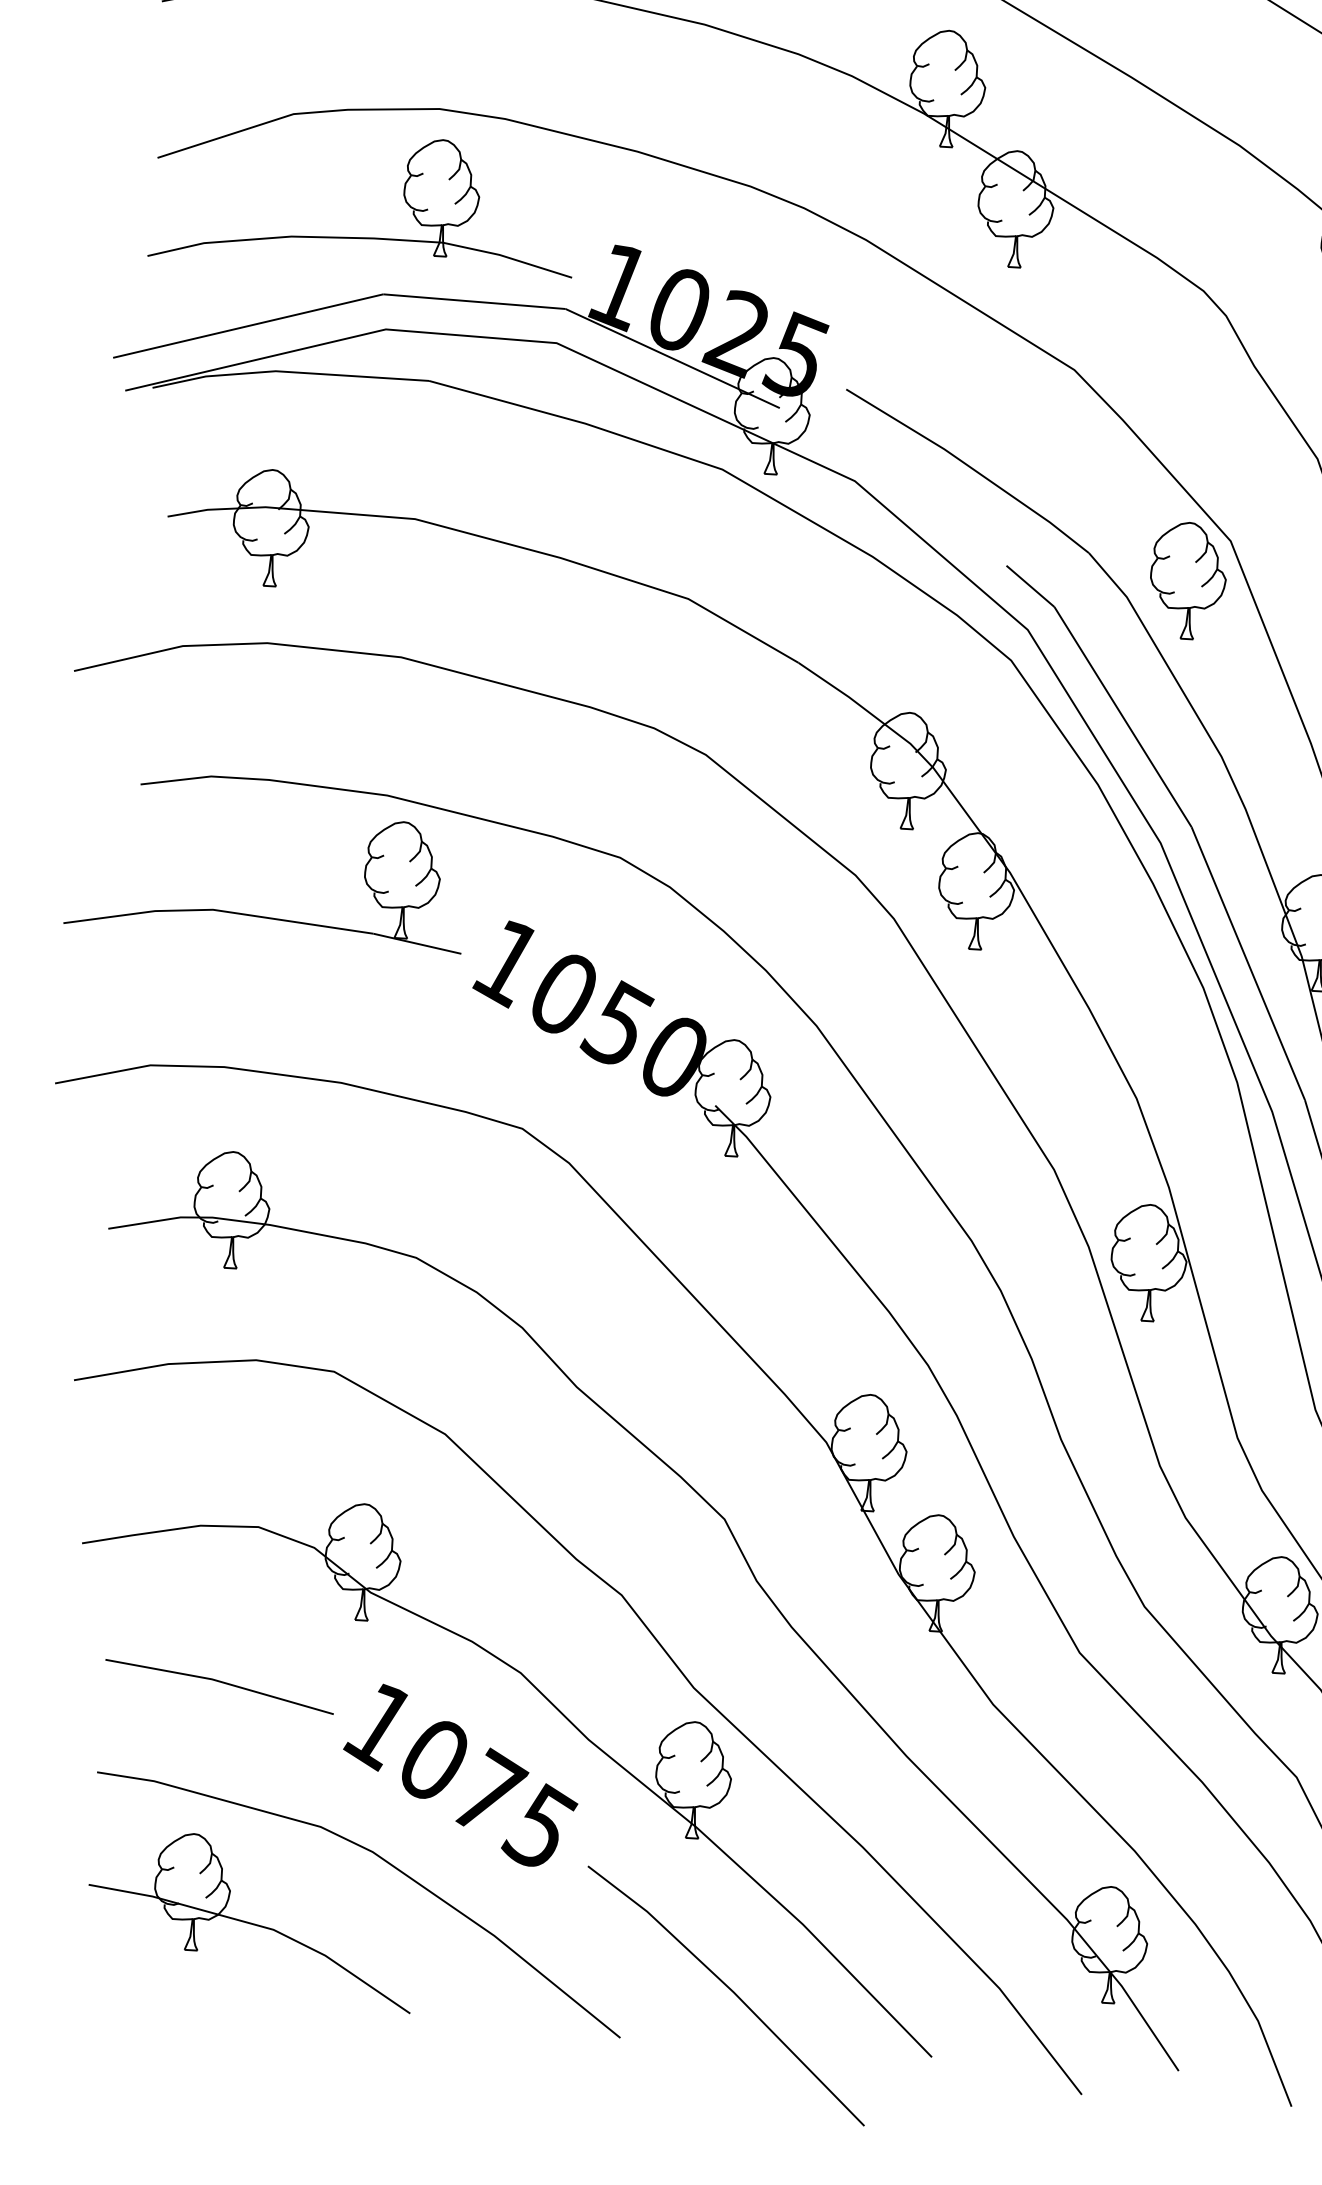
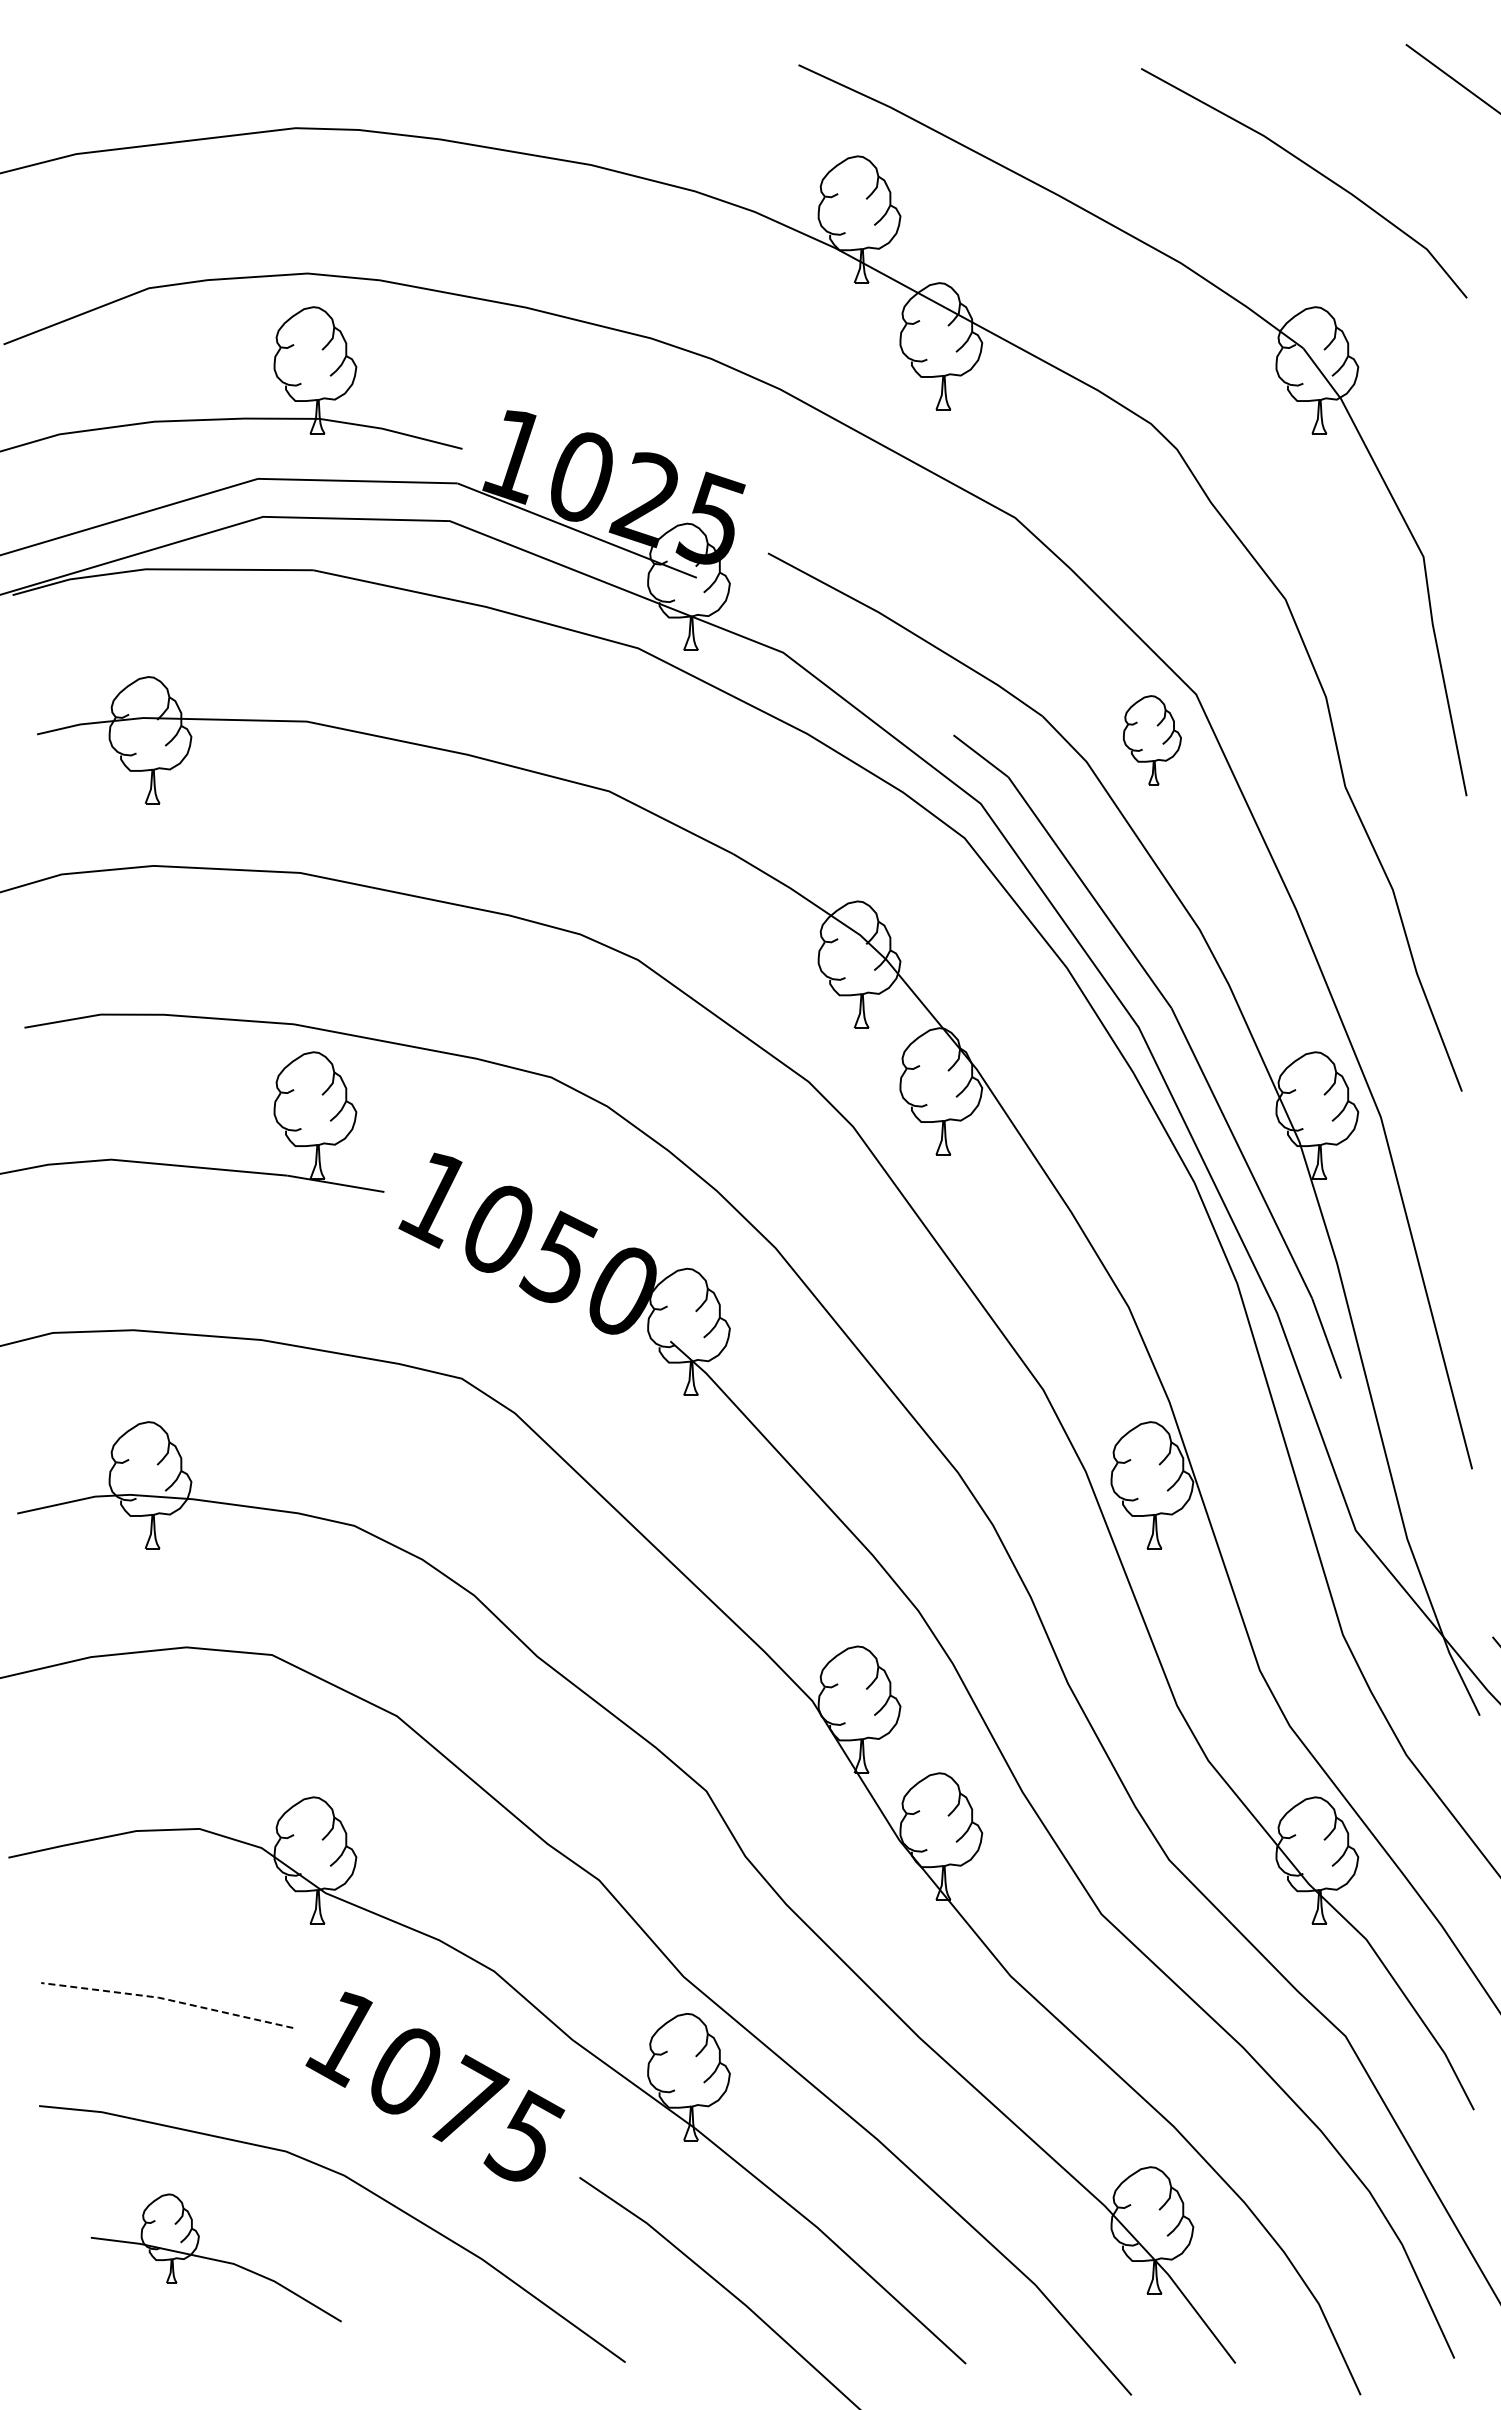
part: (1188, 581) -> (1152, 740), size x0.7
line: (220, 1681) -> (167, 1999), solid -> dashed
part: (251, 1920) -> (216, 2257), size x0.7

